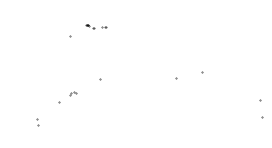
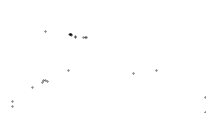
part: (96, 26) -> (77, 35), moved

